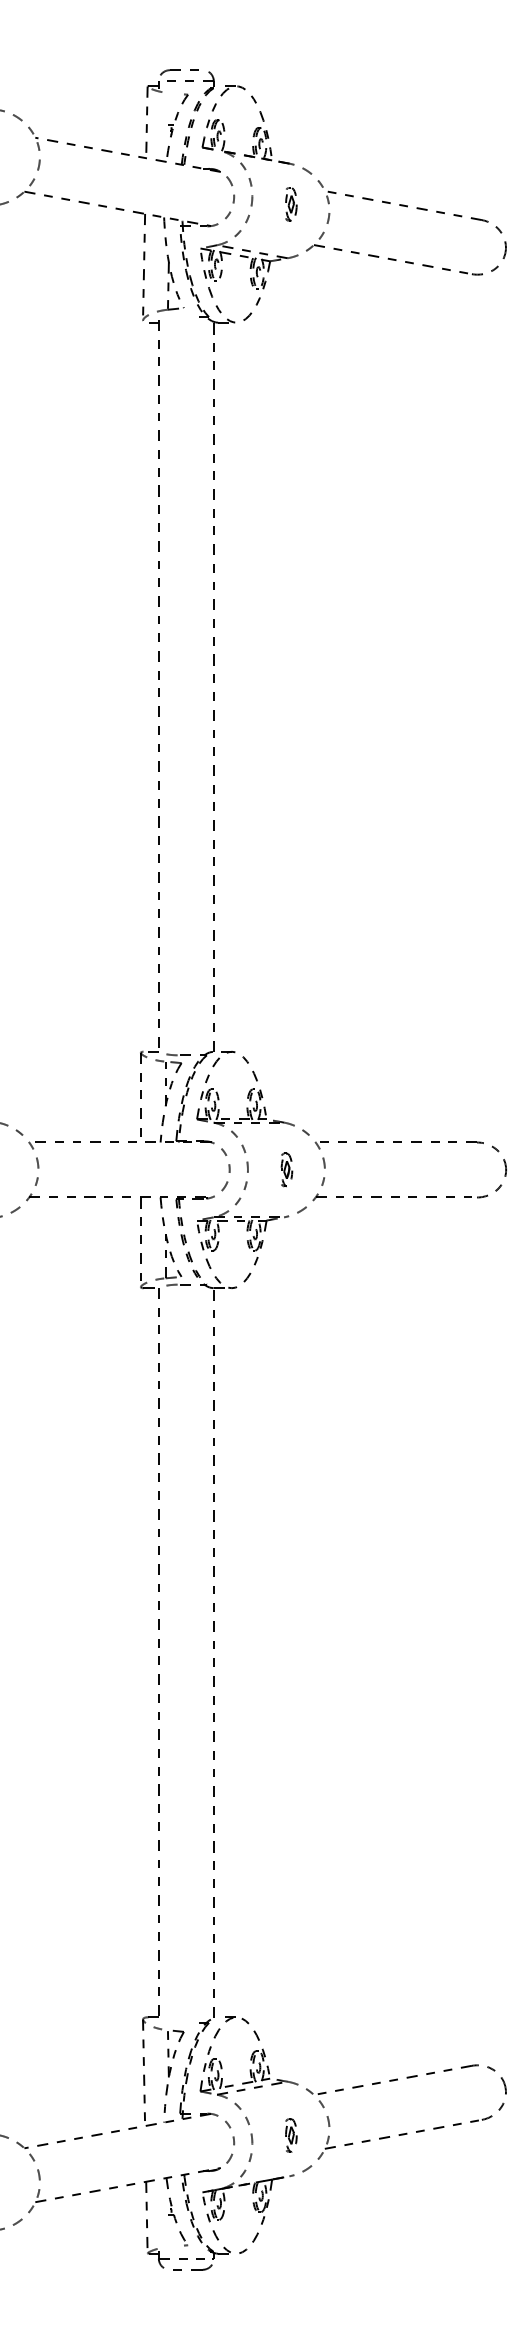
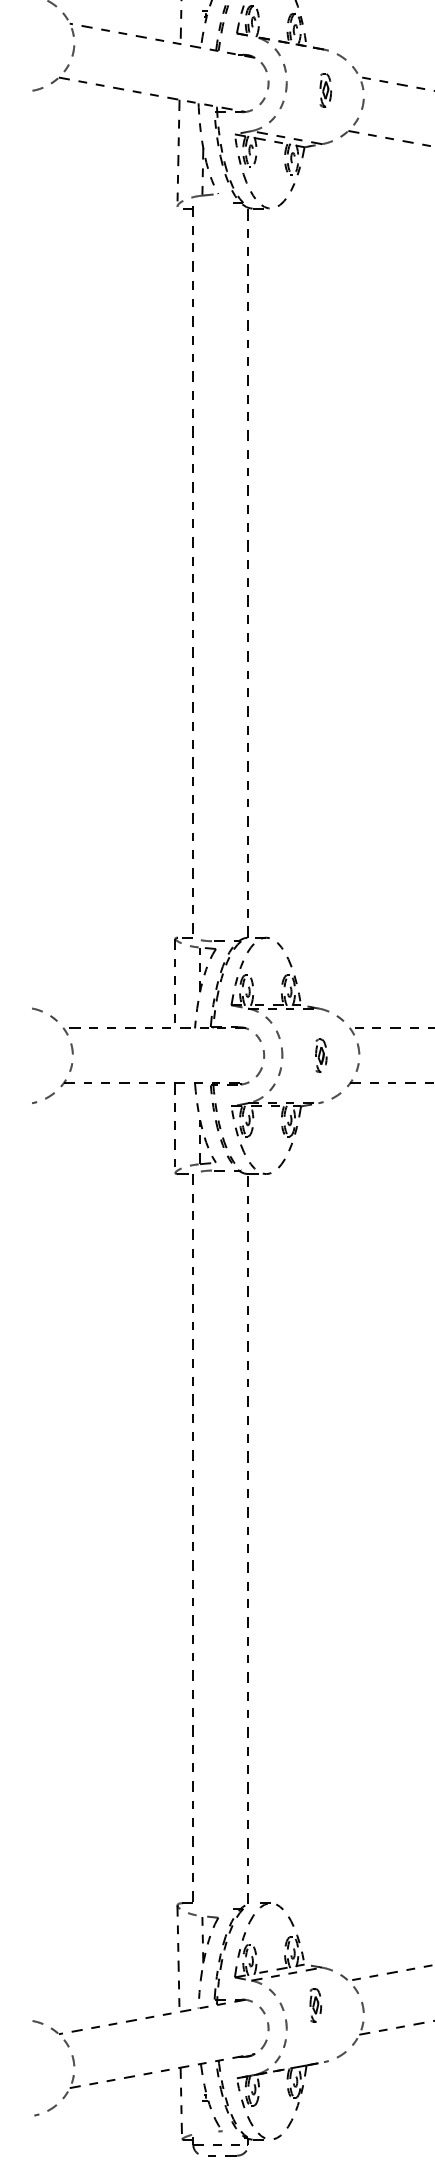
part: (291, 2135) -> (315, 2005), moved

